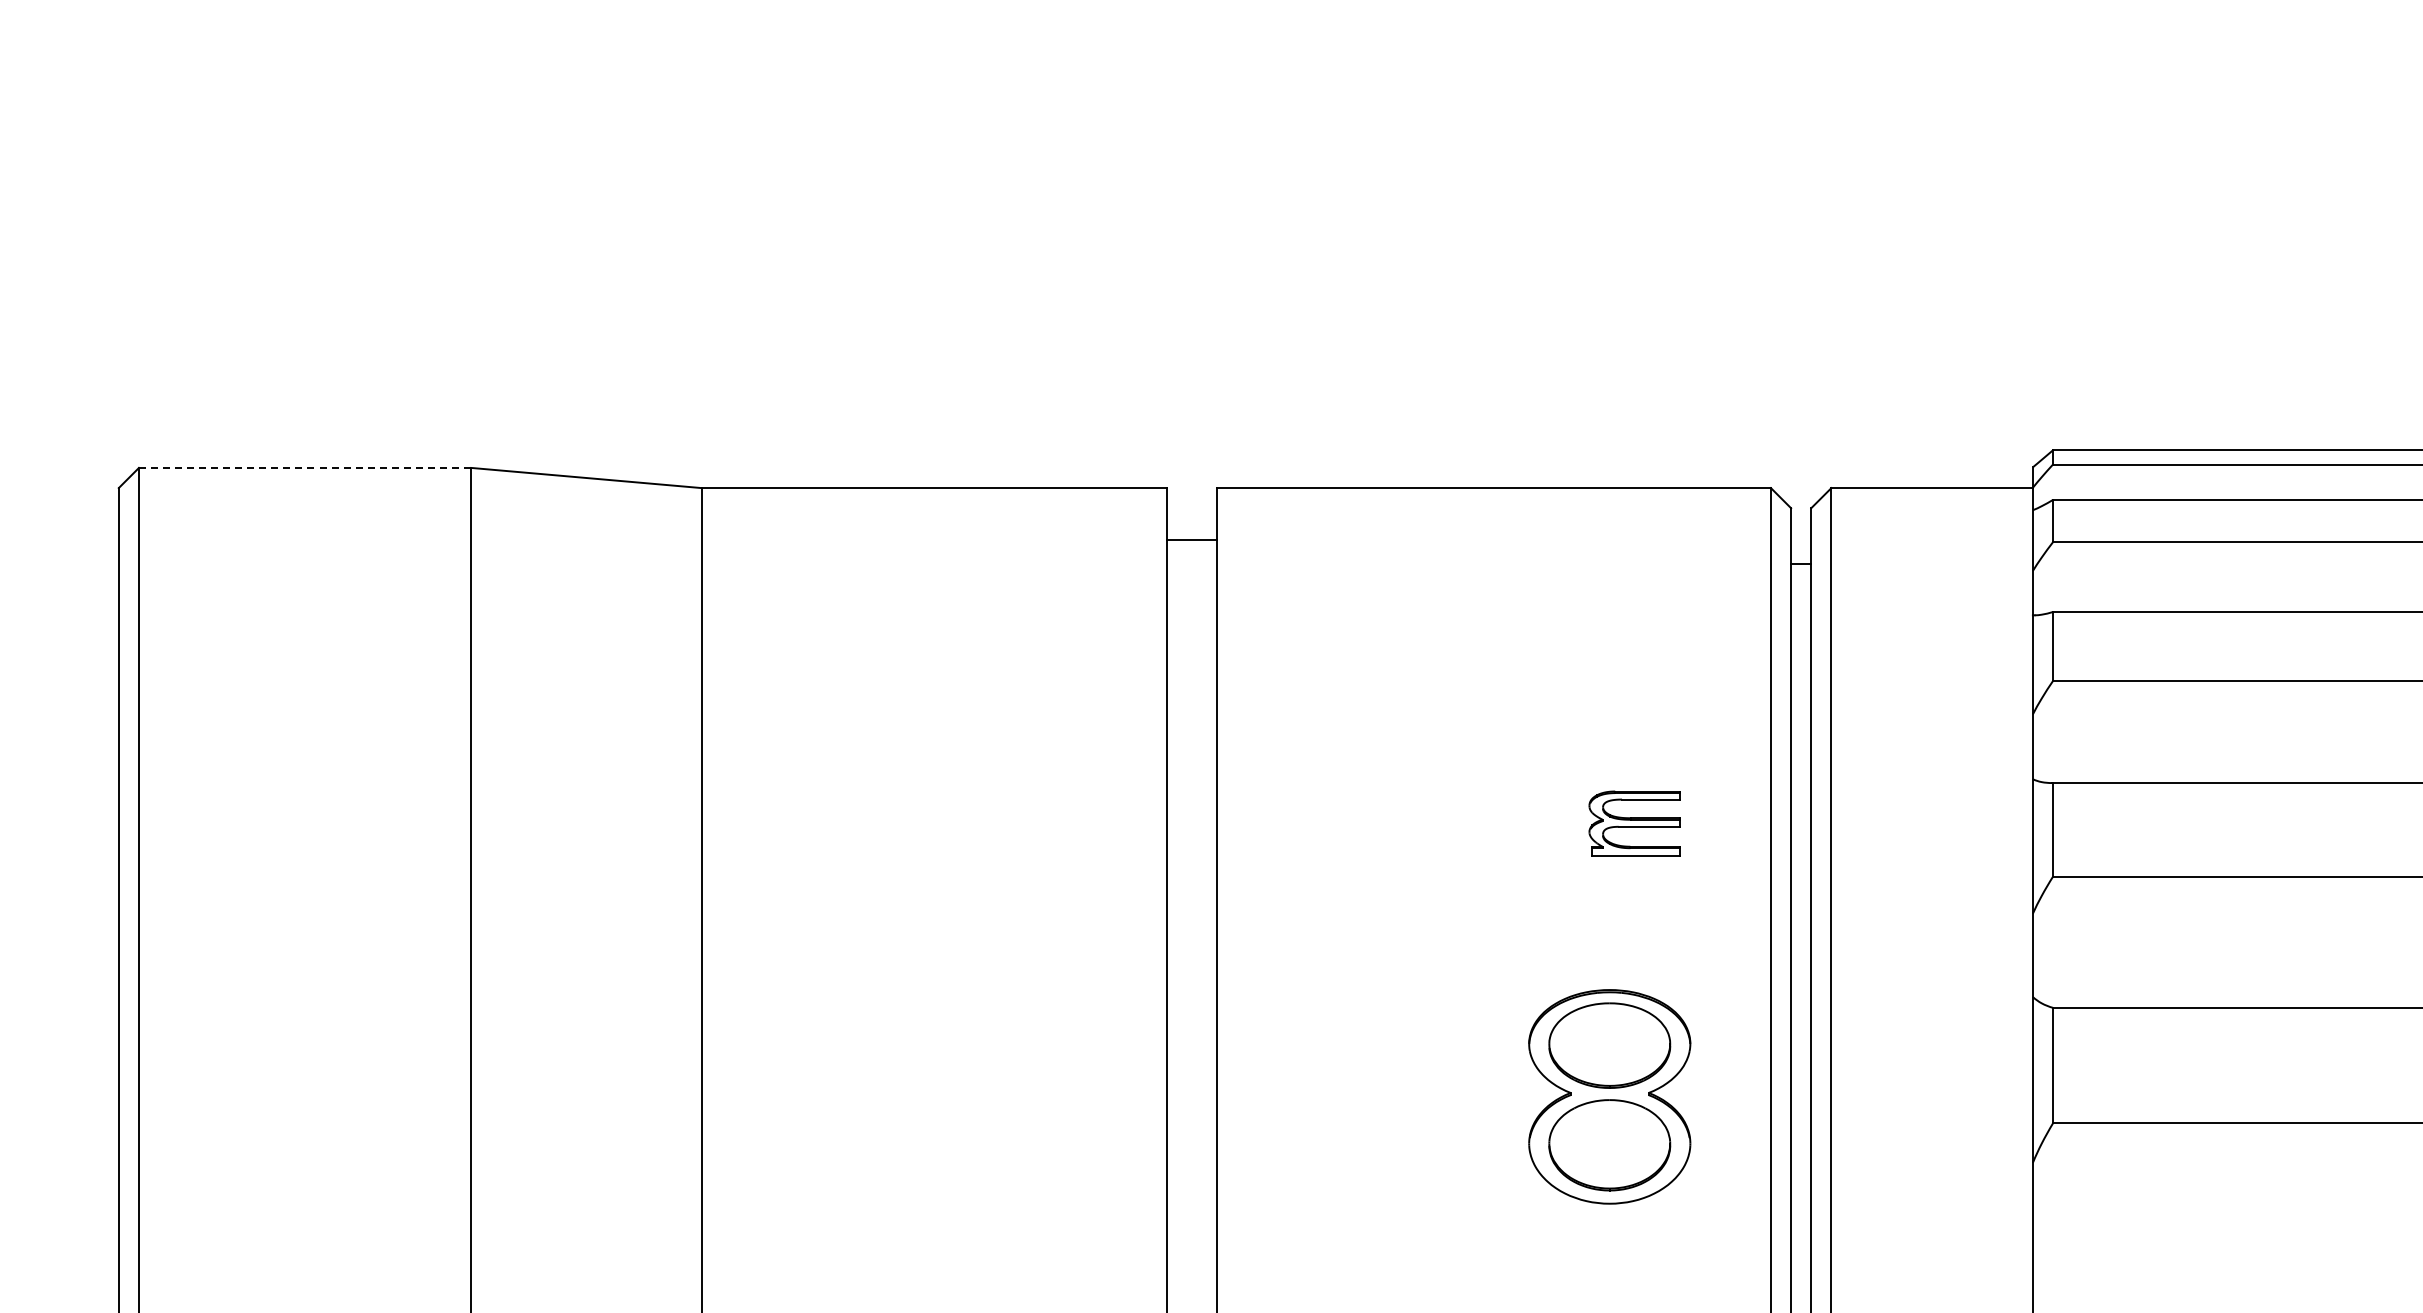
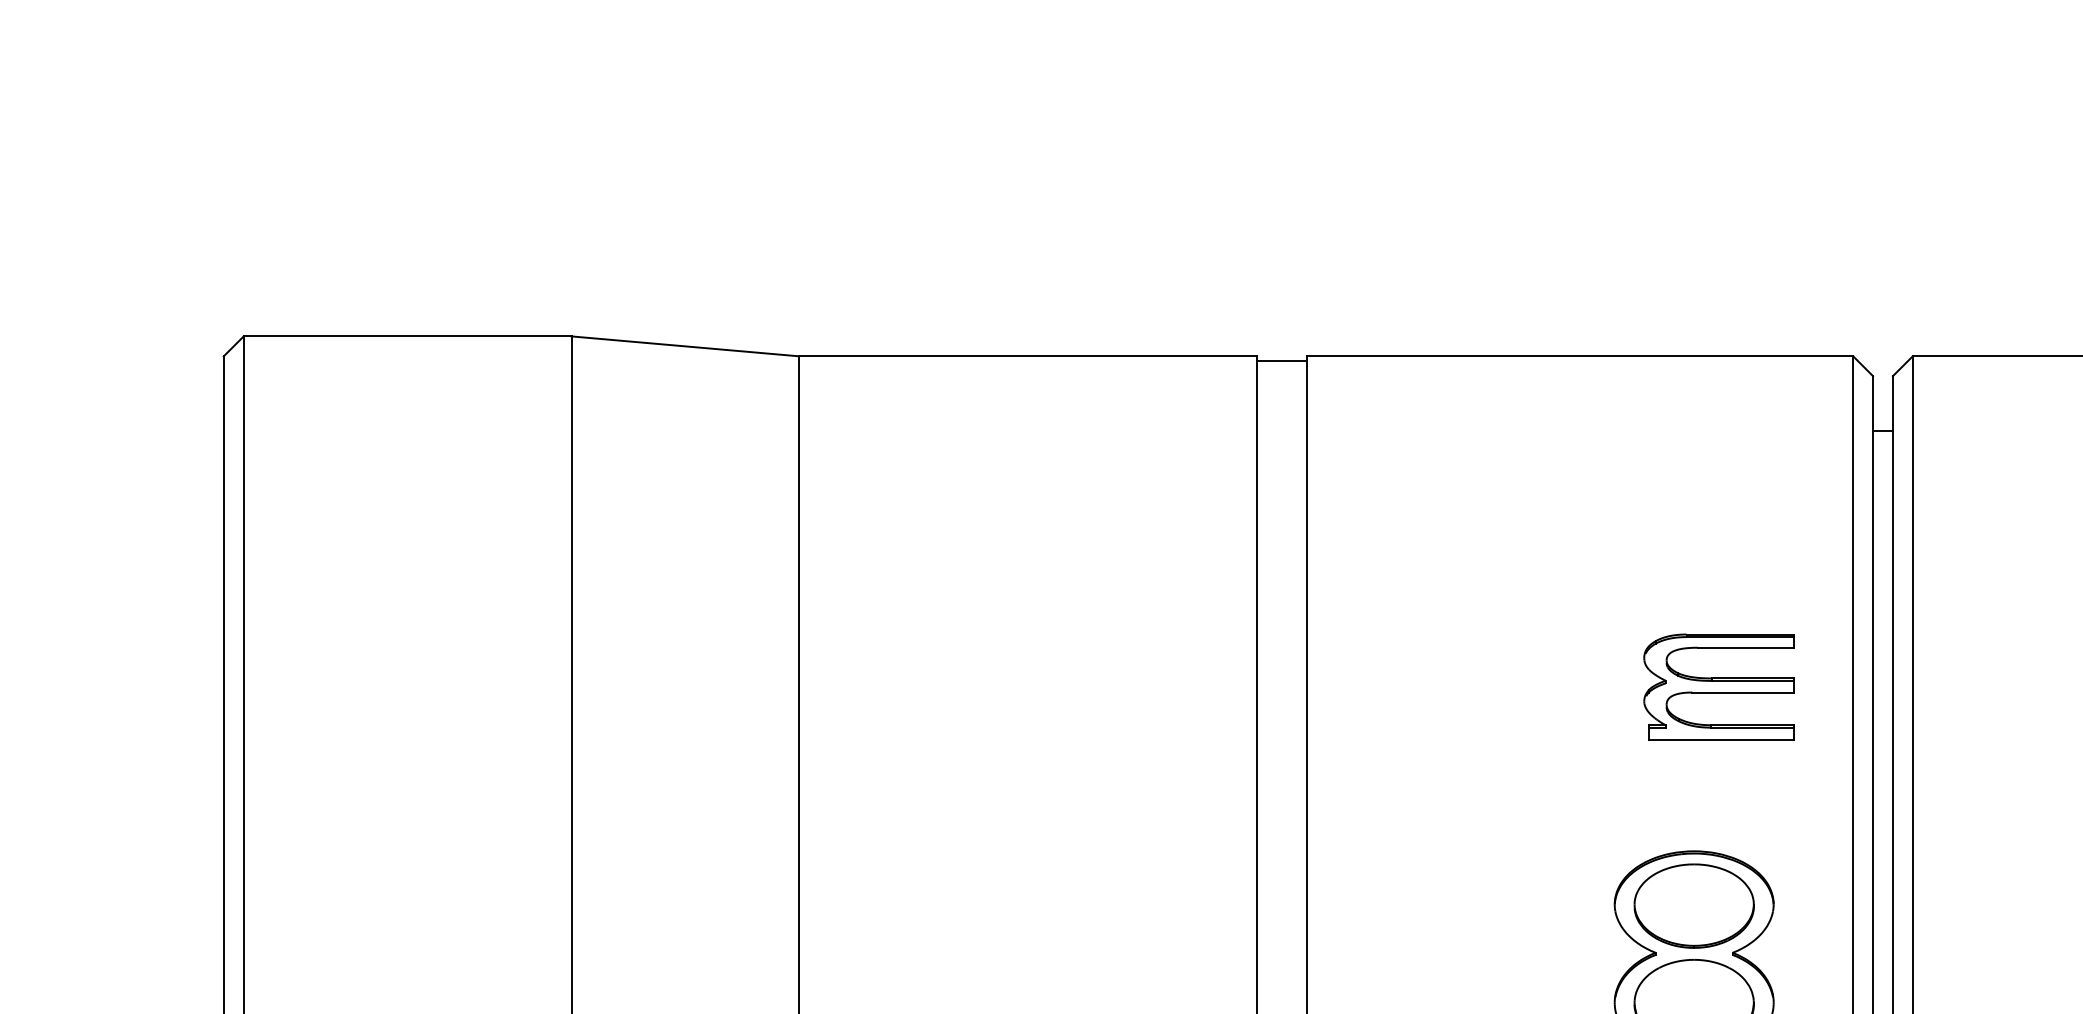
line: (305, 467) -> (407, 335), dashed -> solid
line: (1191, 540) -> (1281, 361), moved
part: (1634, 823) -> (1718, 687), size x1.67

